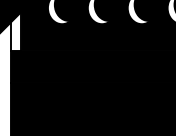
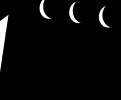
fill: (16, 31) -> (12, 20), added

